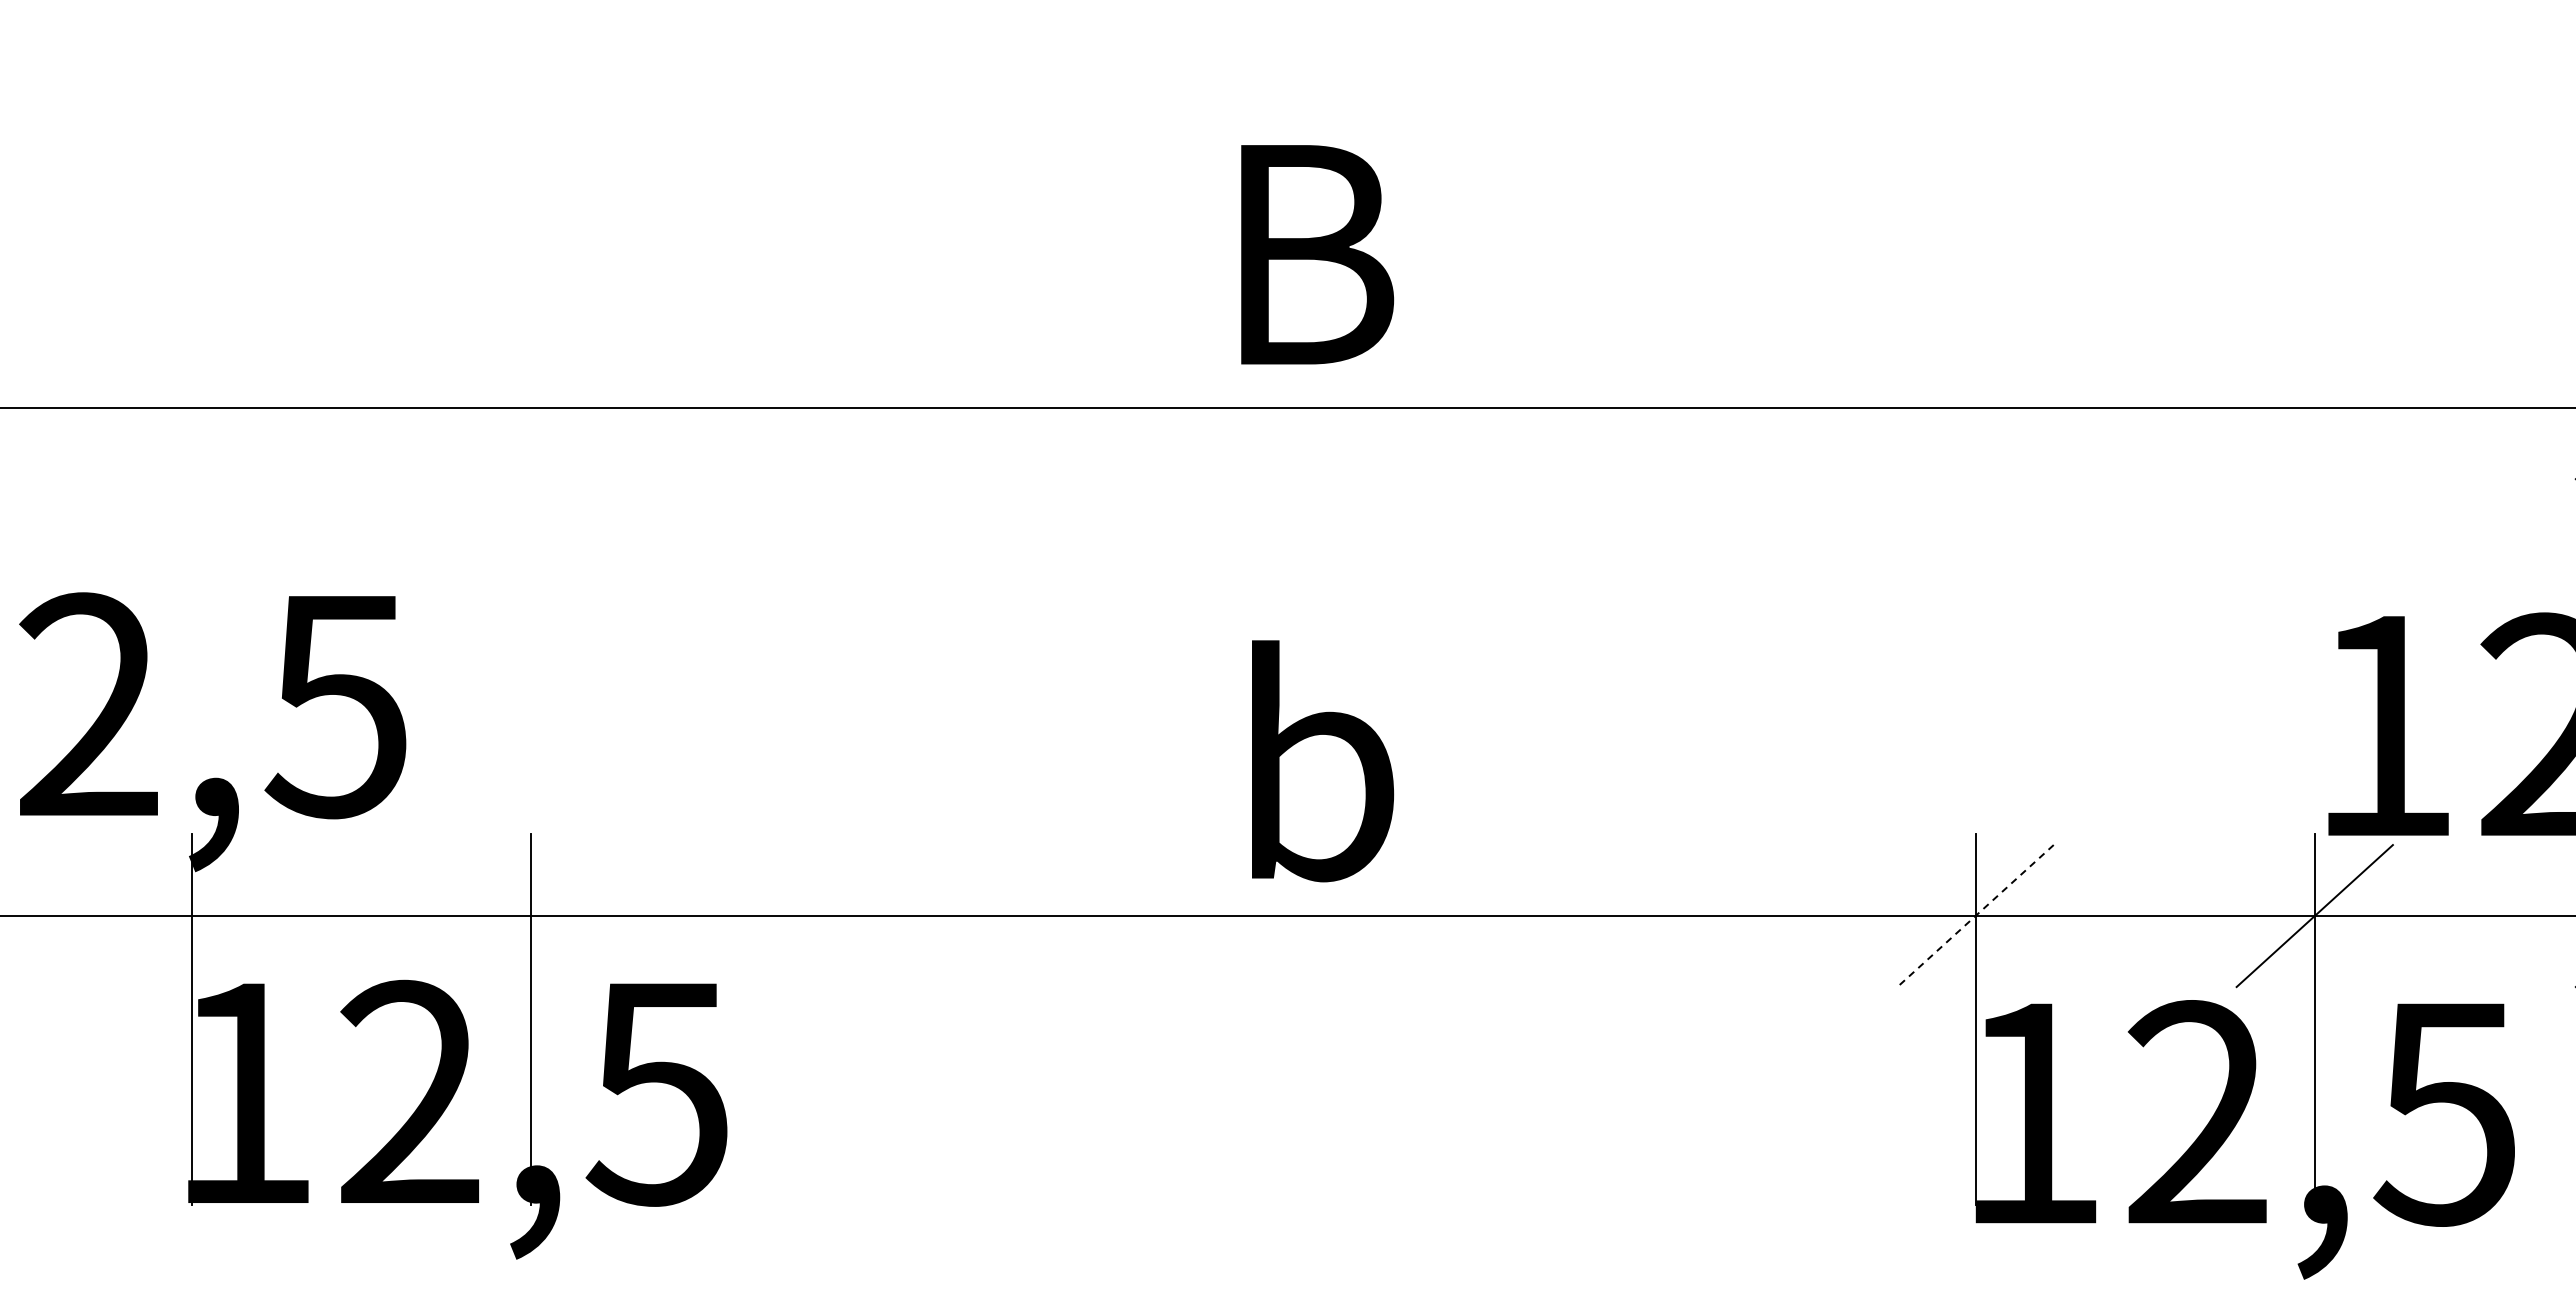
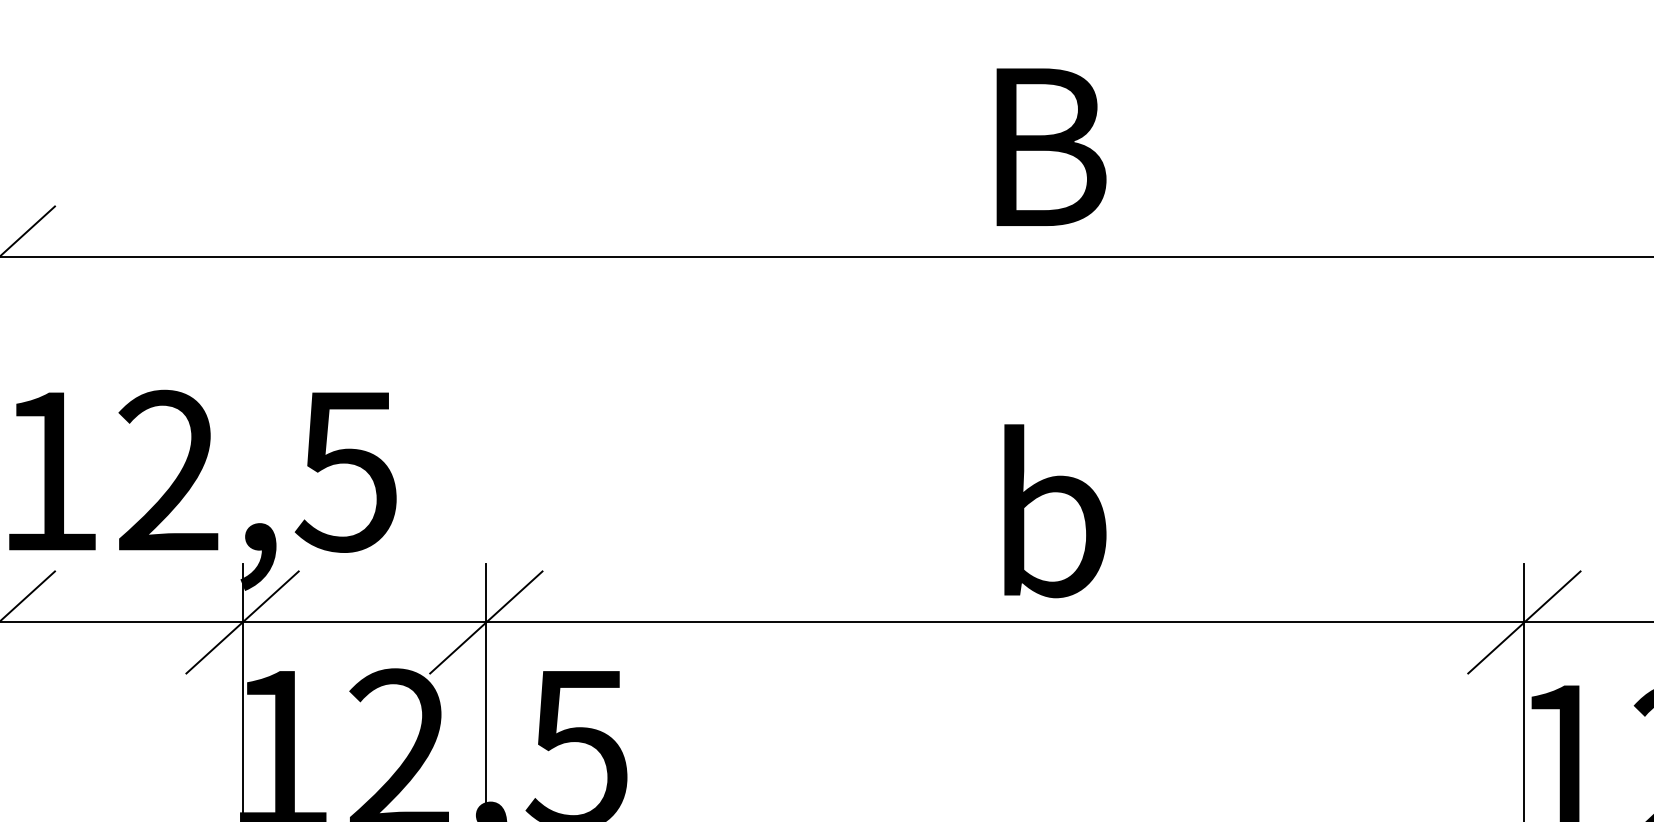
line: (191, 916) -> (242, 622), added
line: (530, 916) -> (485, 622), added
line: (1975, 916) -> (1524, 622), dashed -> solid

